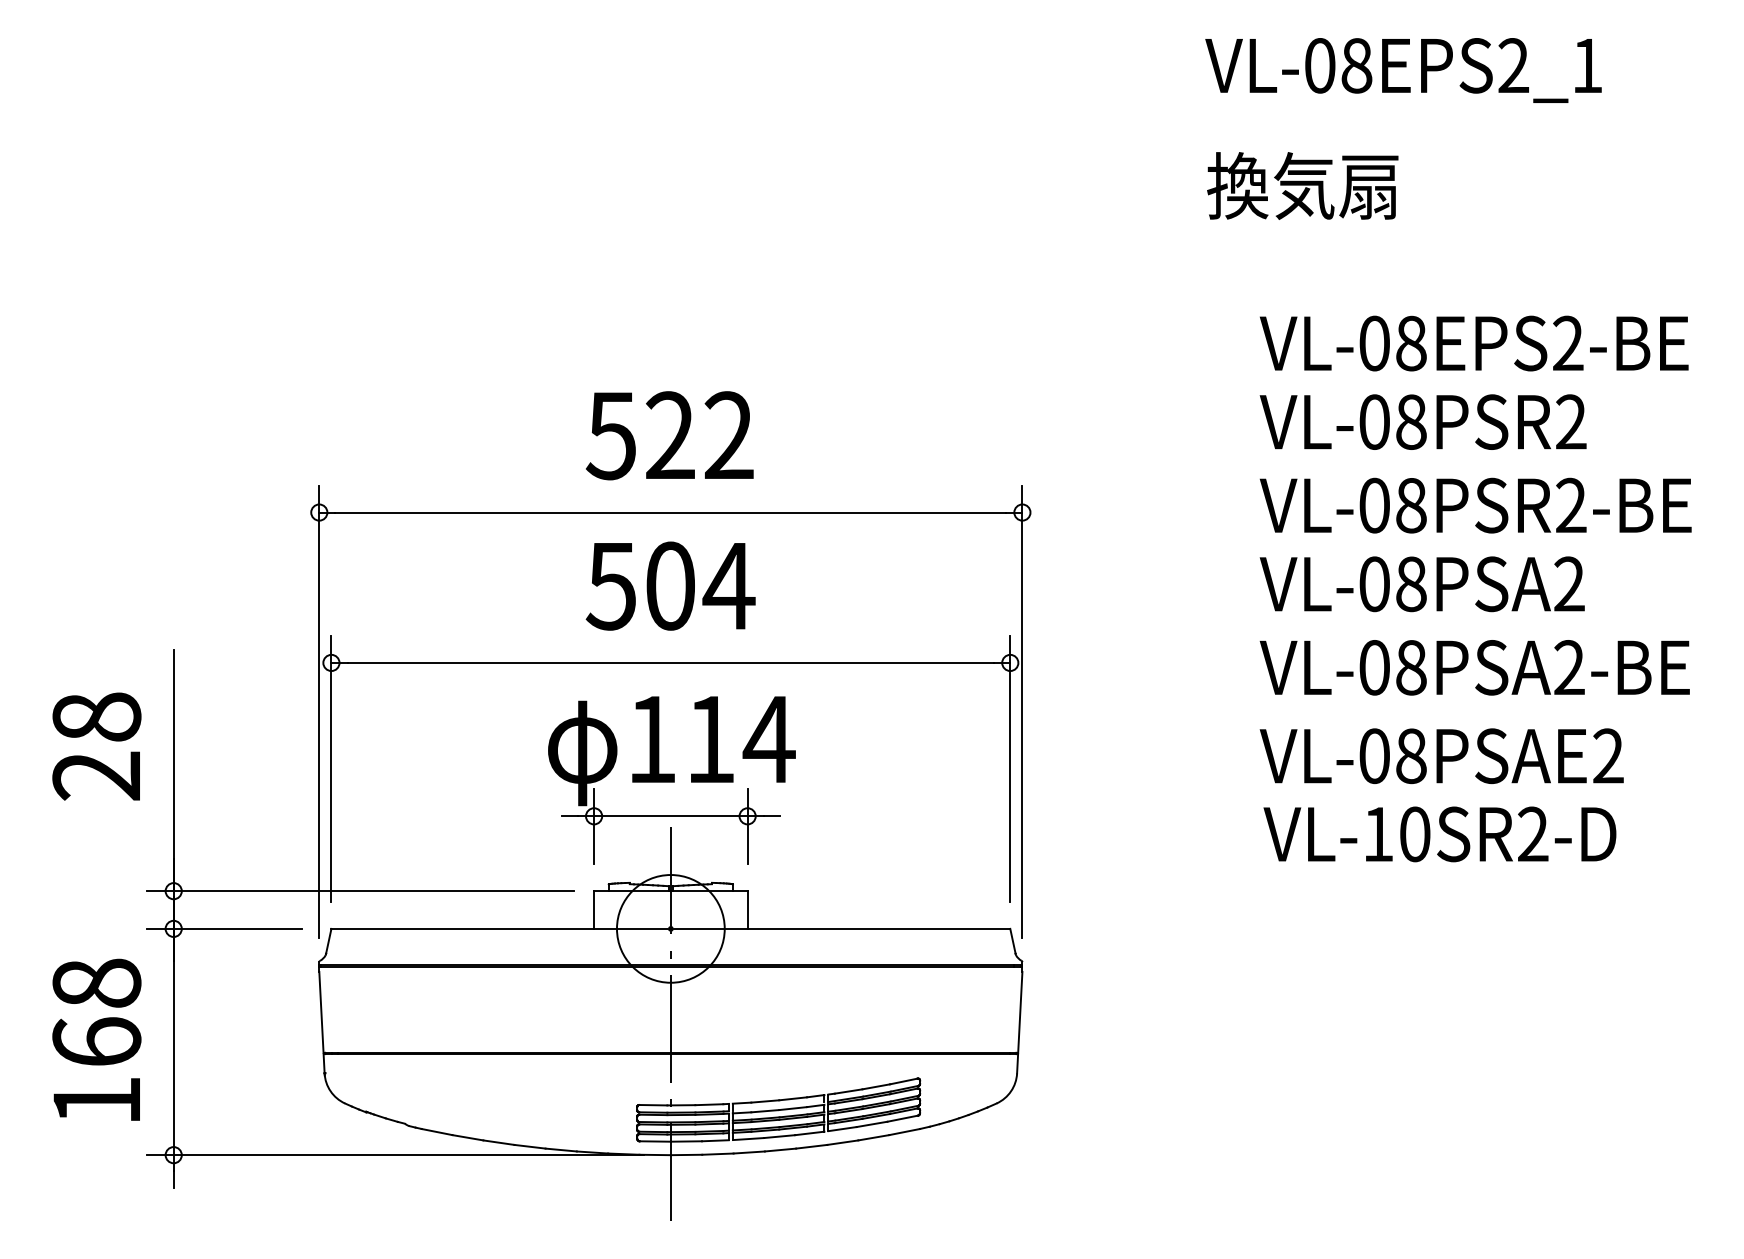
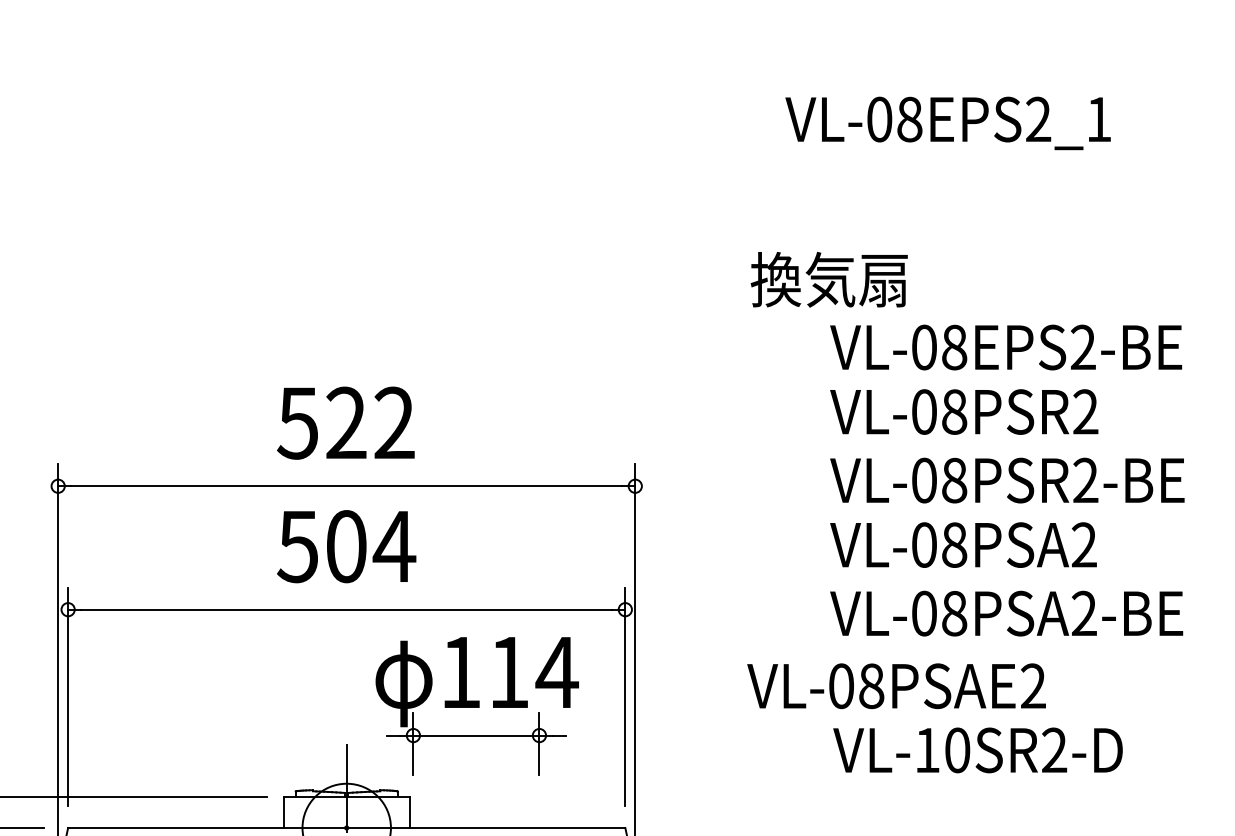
text: (1302, 185) -> (829, 279), moved
text: (1441, 756) -> (896, 686), moved
part: (671, 780) -> (476, 706), moved

